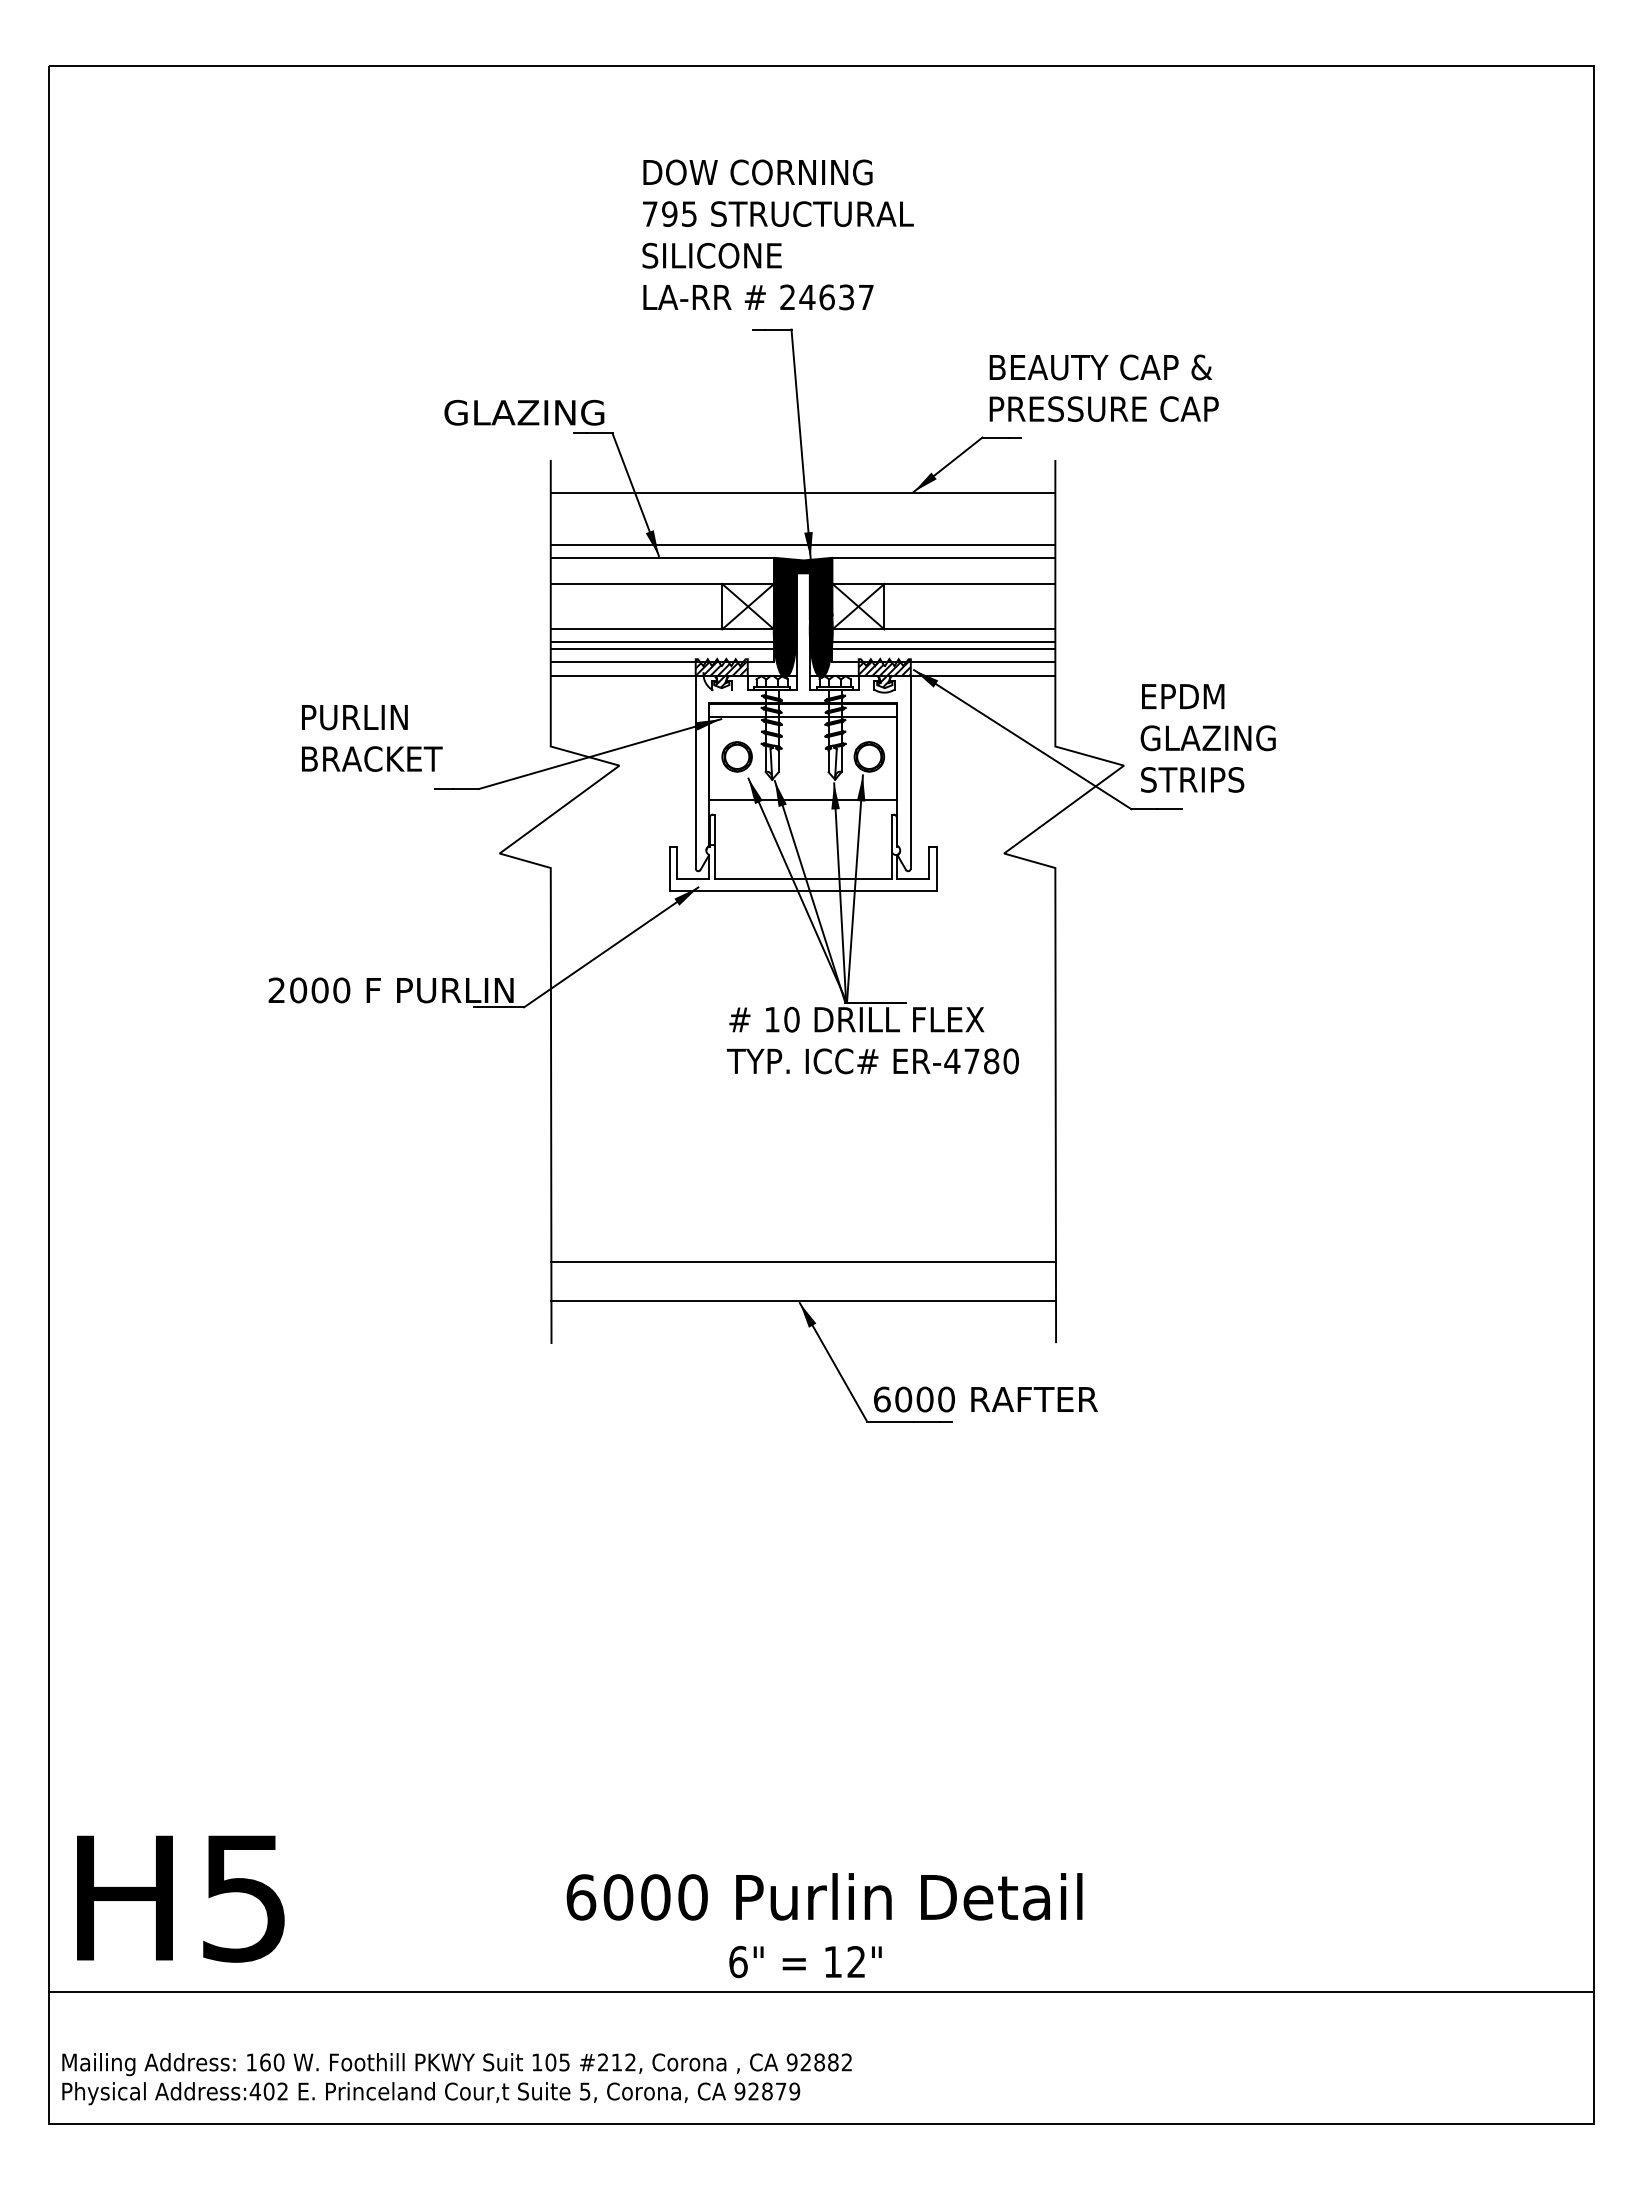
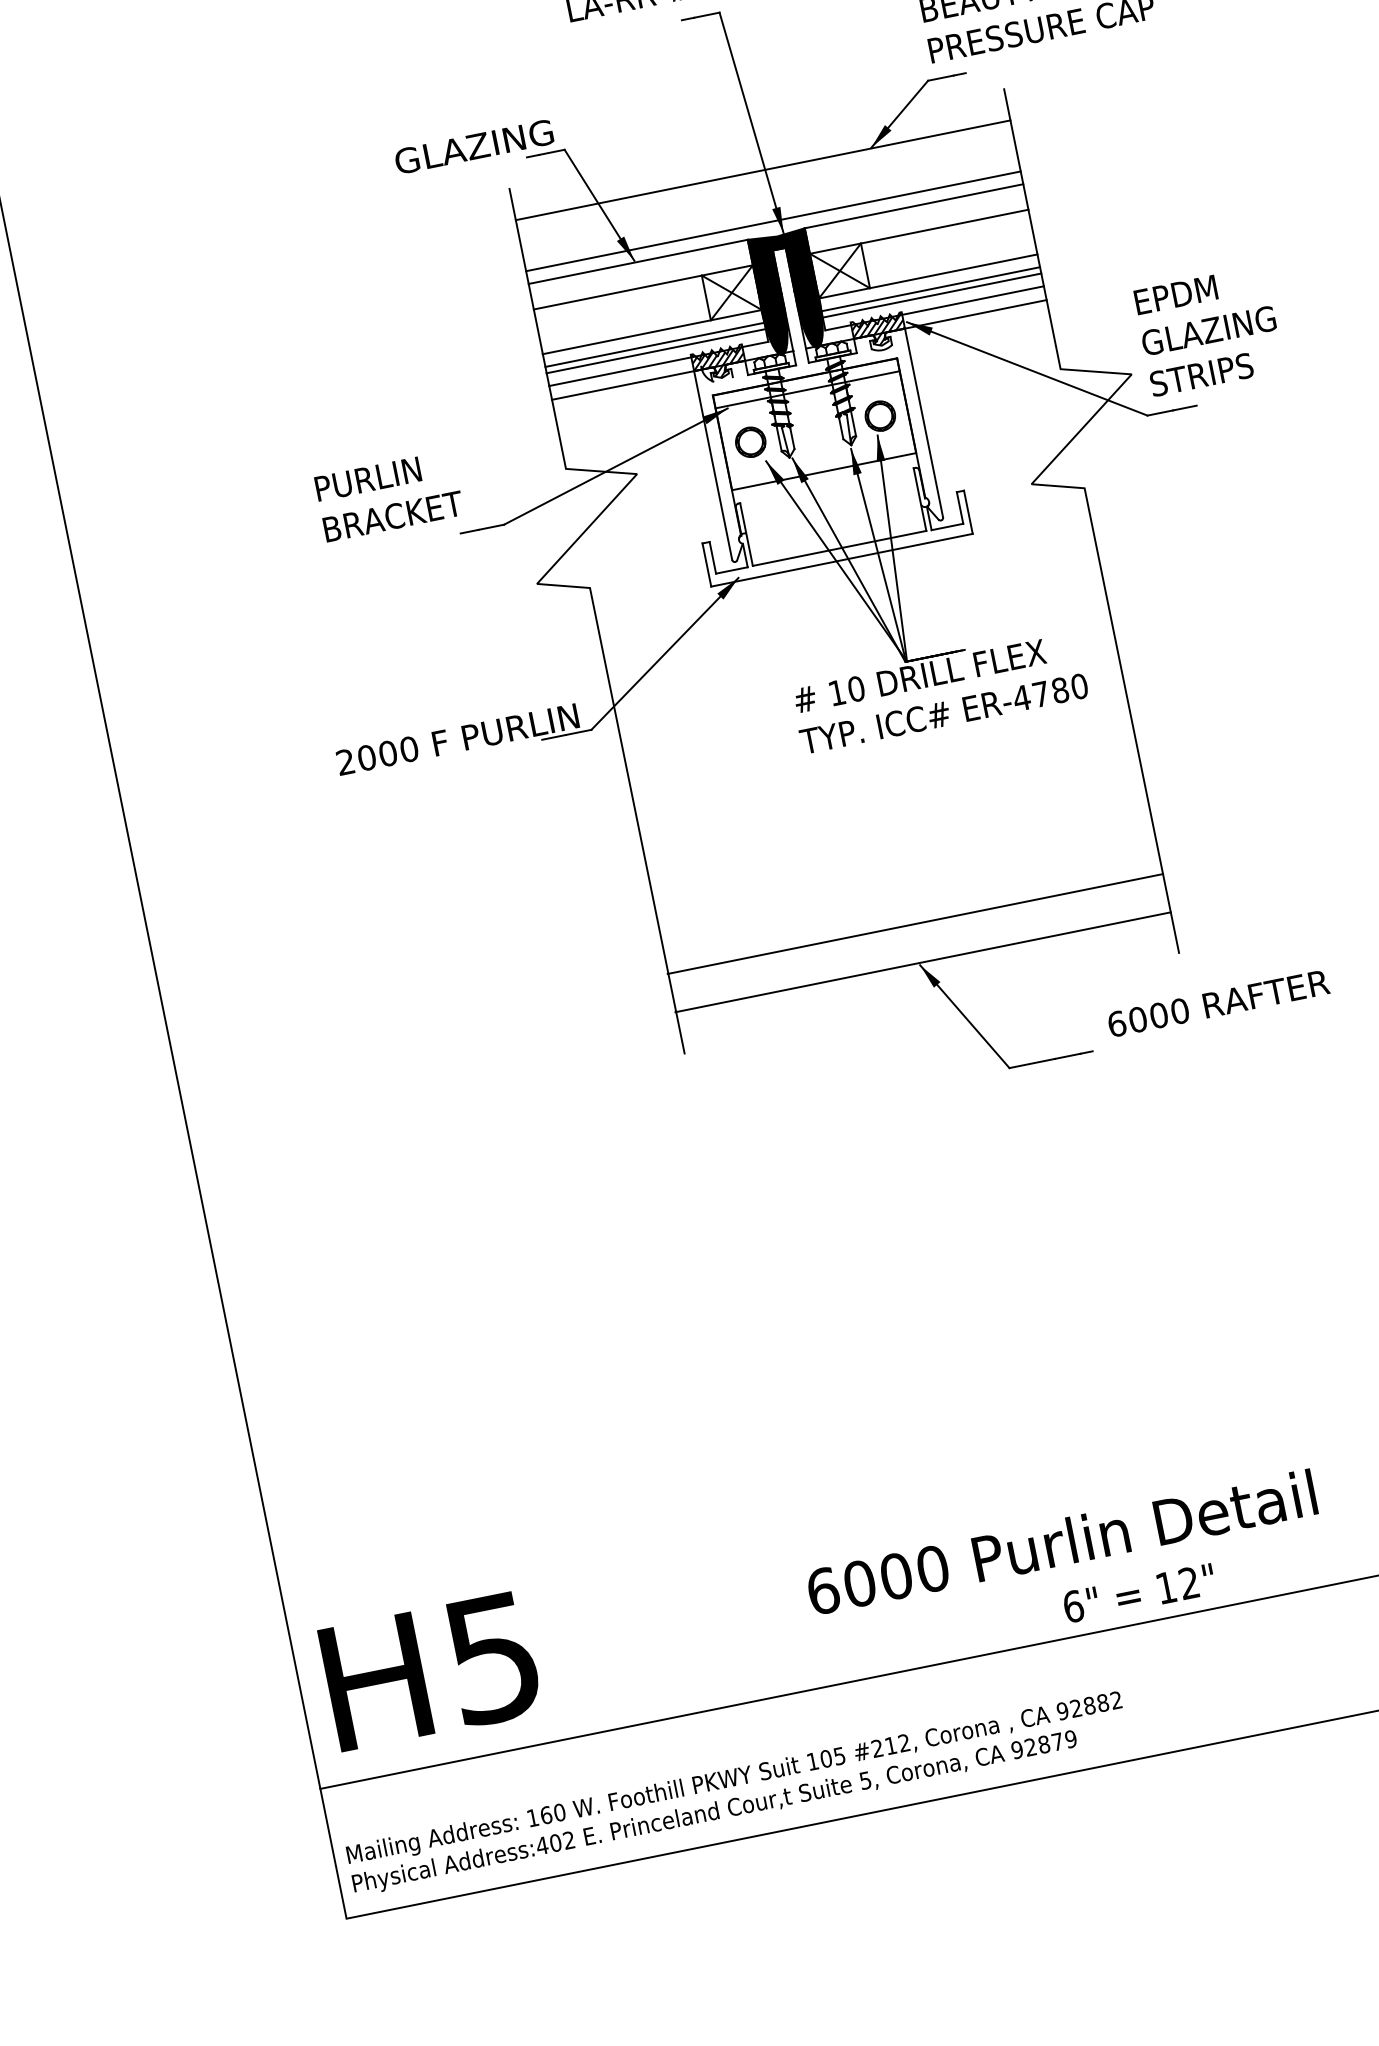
text: (985, 1399) -> (1218, 1003), moved
text: (805, 1962) -> (1139, 1593), moved

